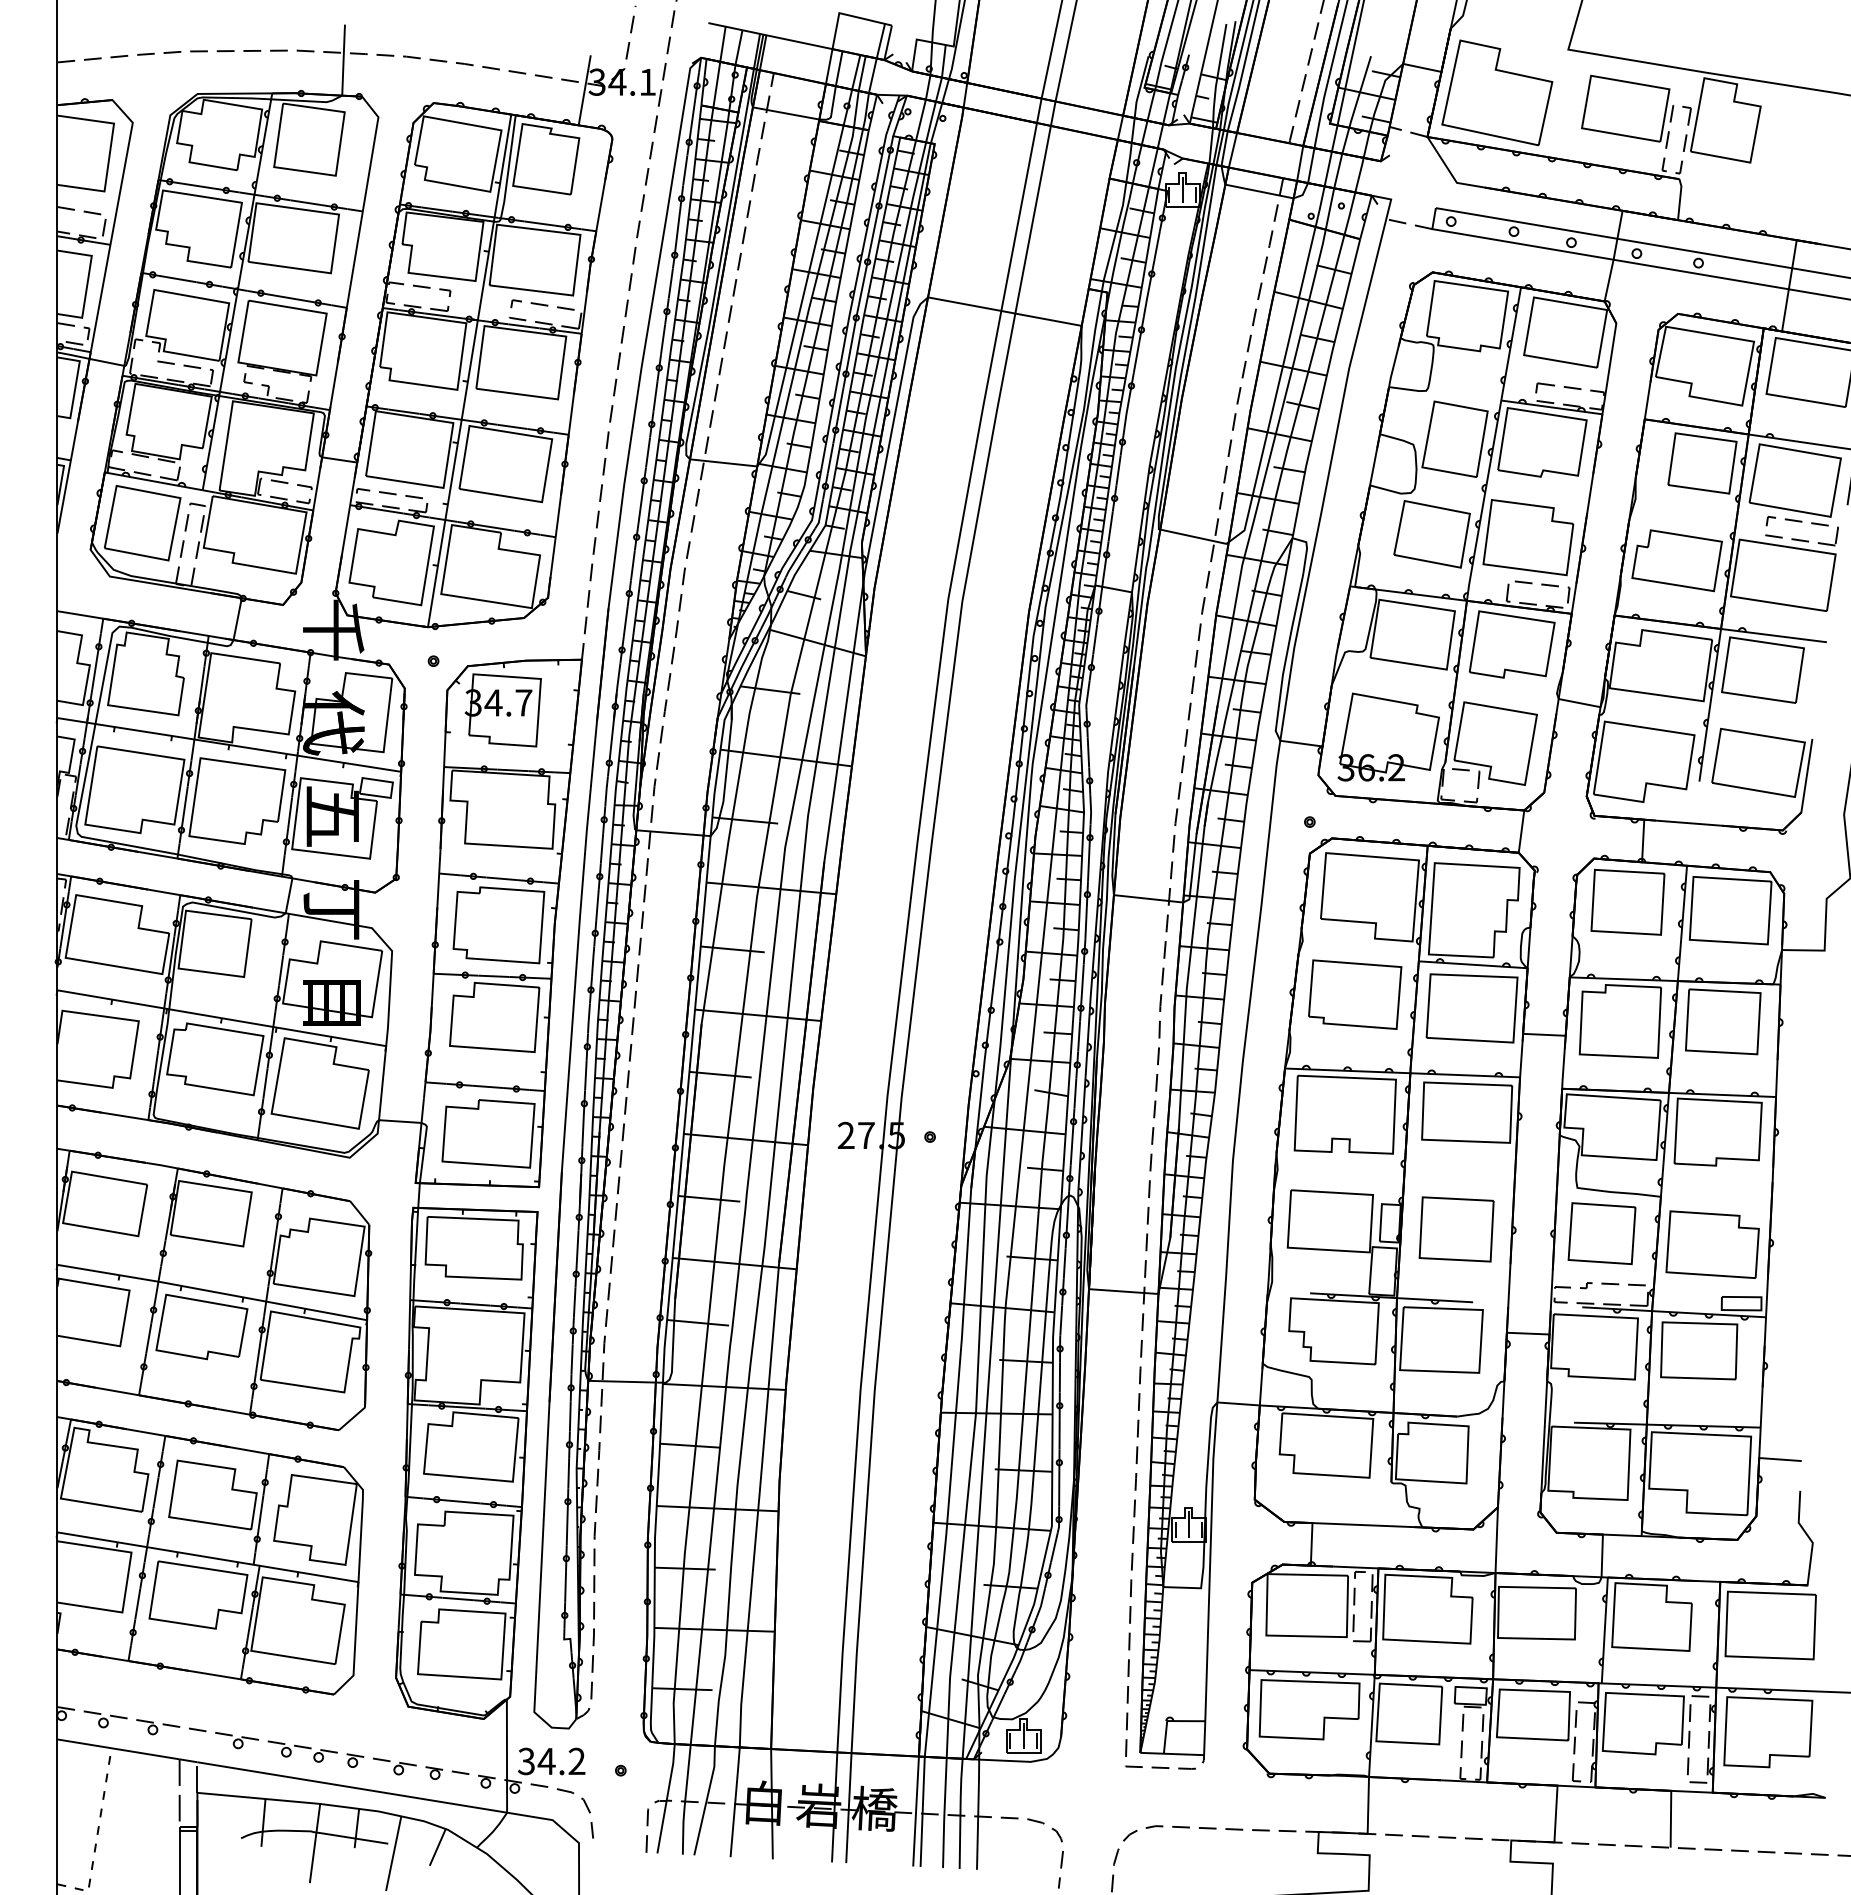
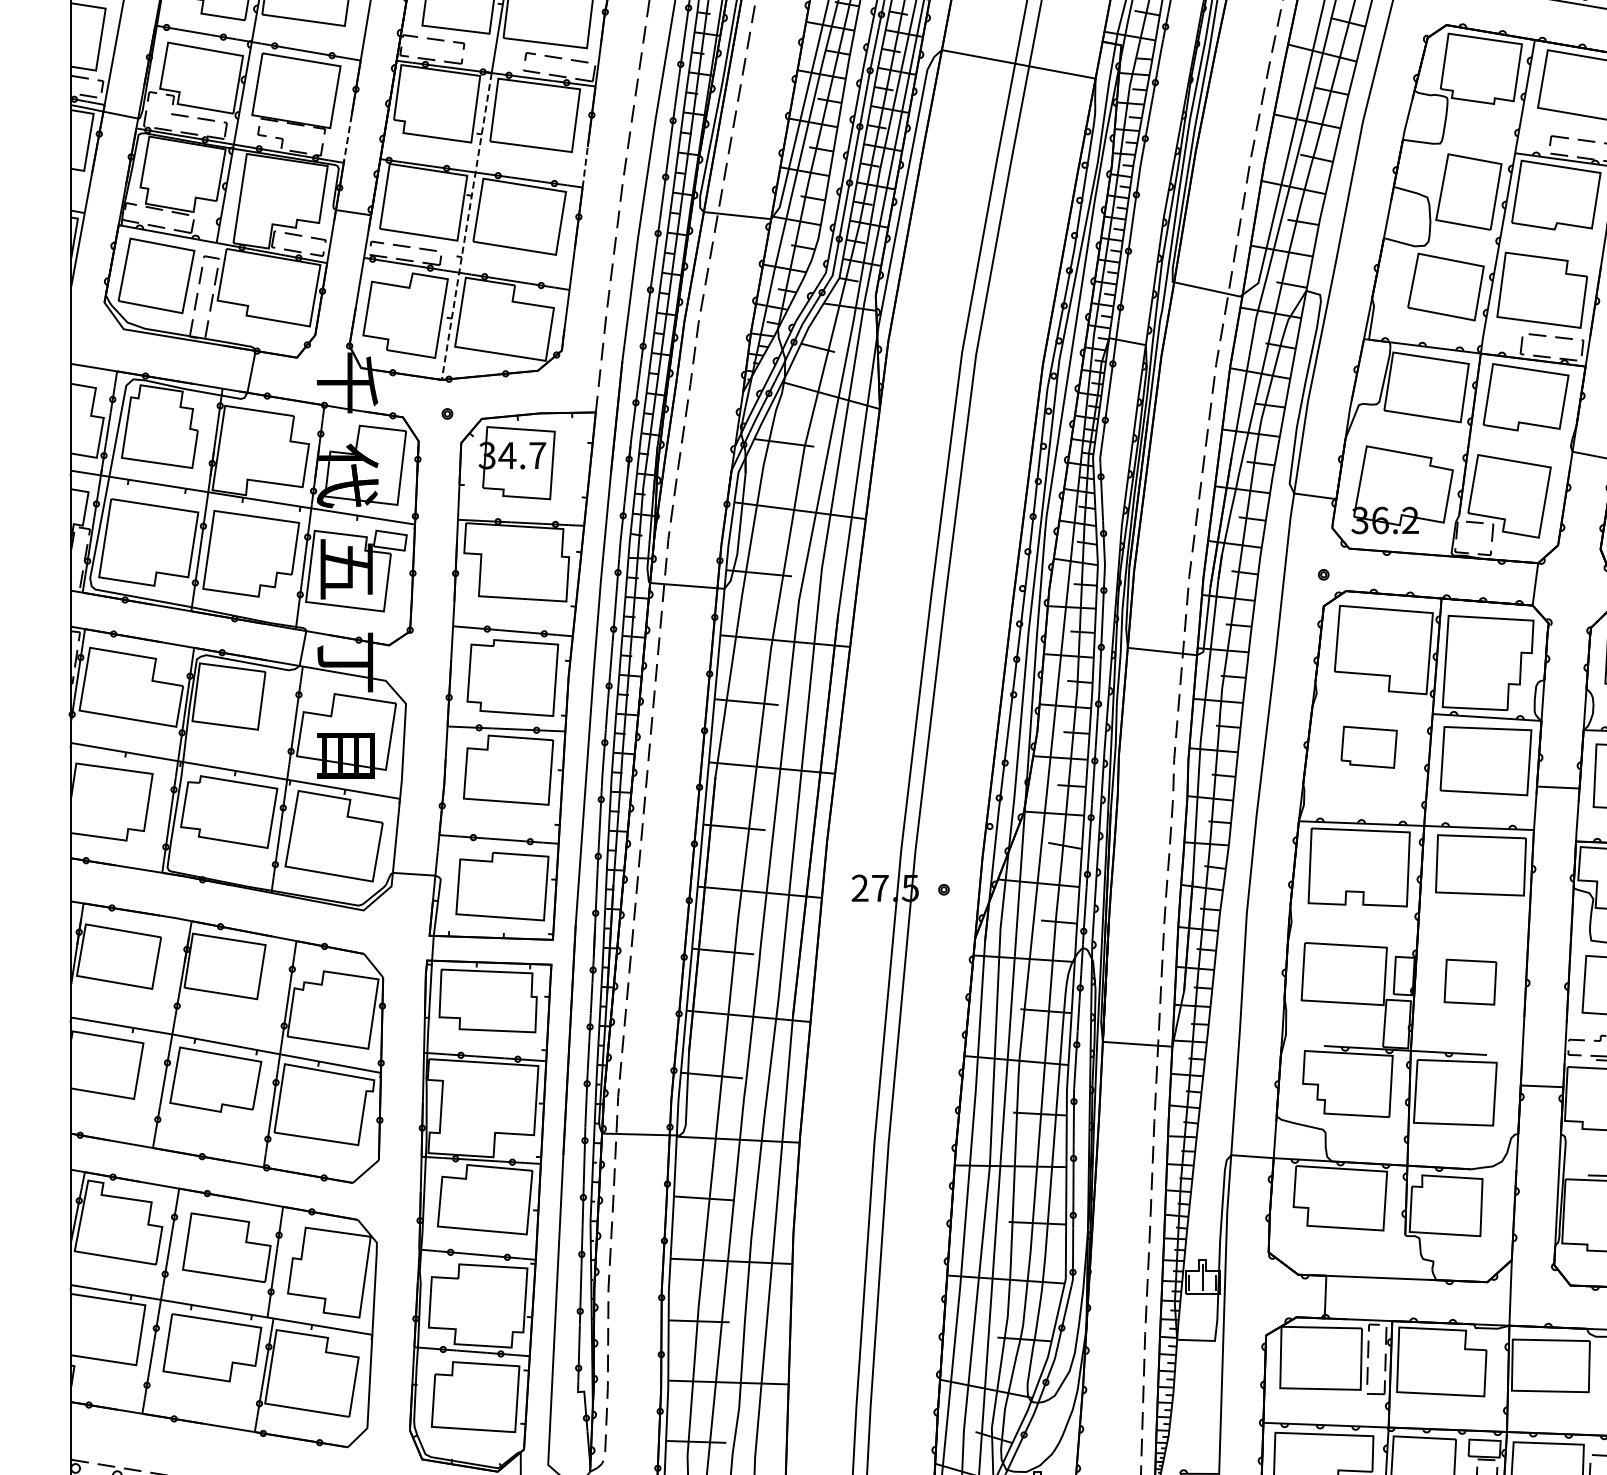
line: (334, 385) -> (348, 138), solid -> dashed
line: (571, 414) -> (585, 167), solid -> dashed
line: (452, 473) -> (466, 226), solid -> dashed
part: (1355, 994) -> (1369, 747), size x0.6
part: (1456, 1229) -> (1470, 982), size x0.7

